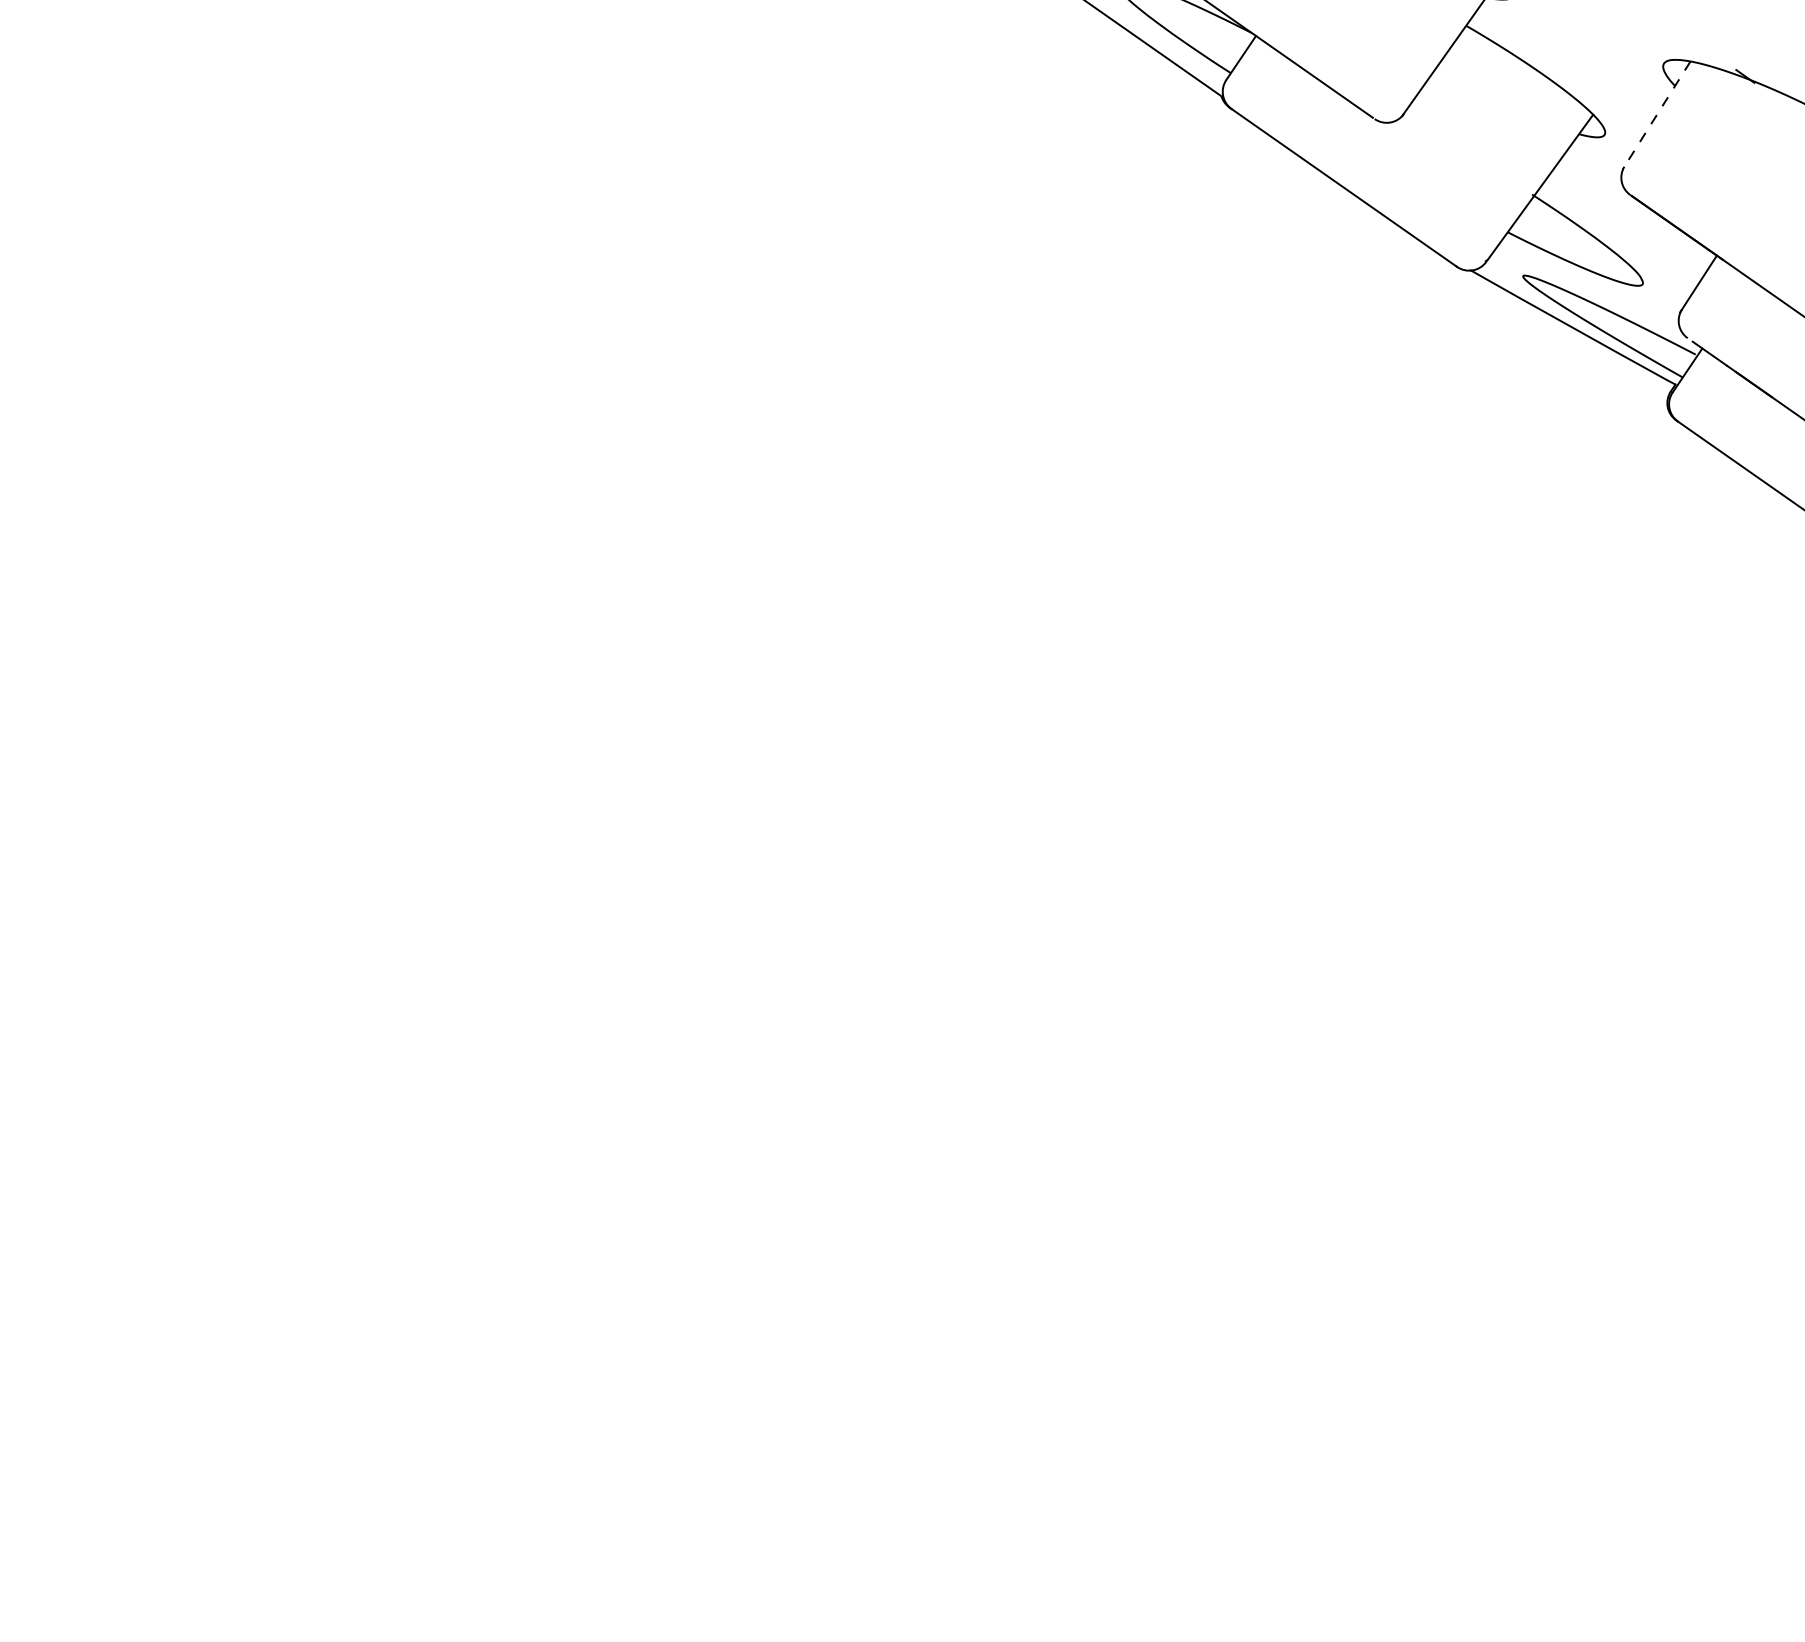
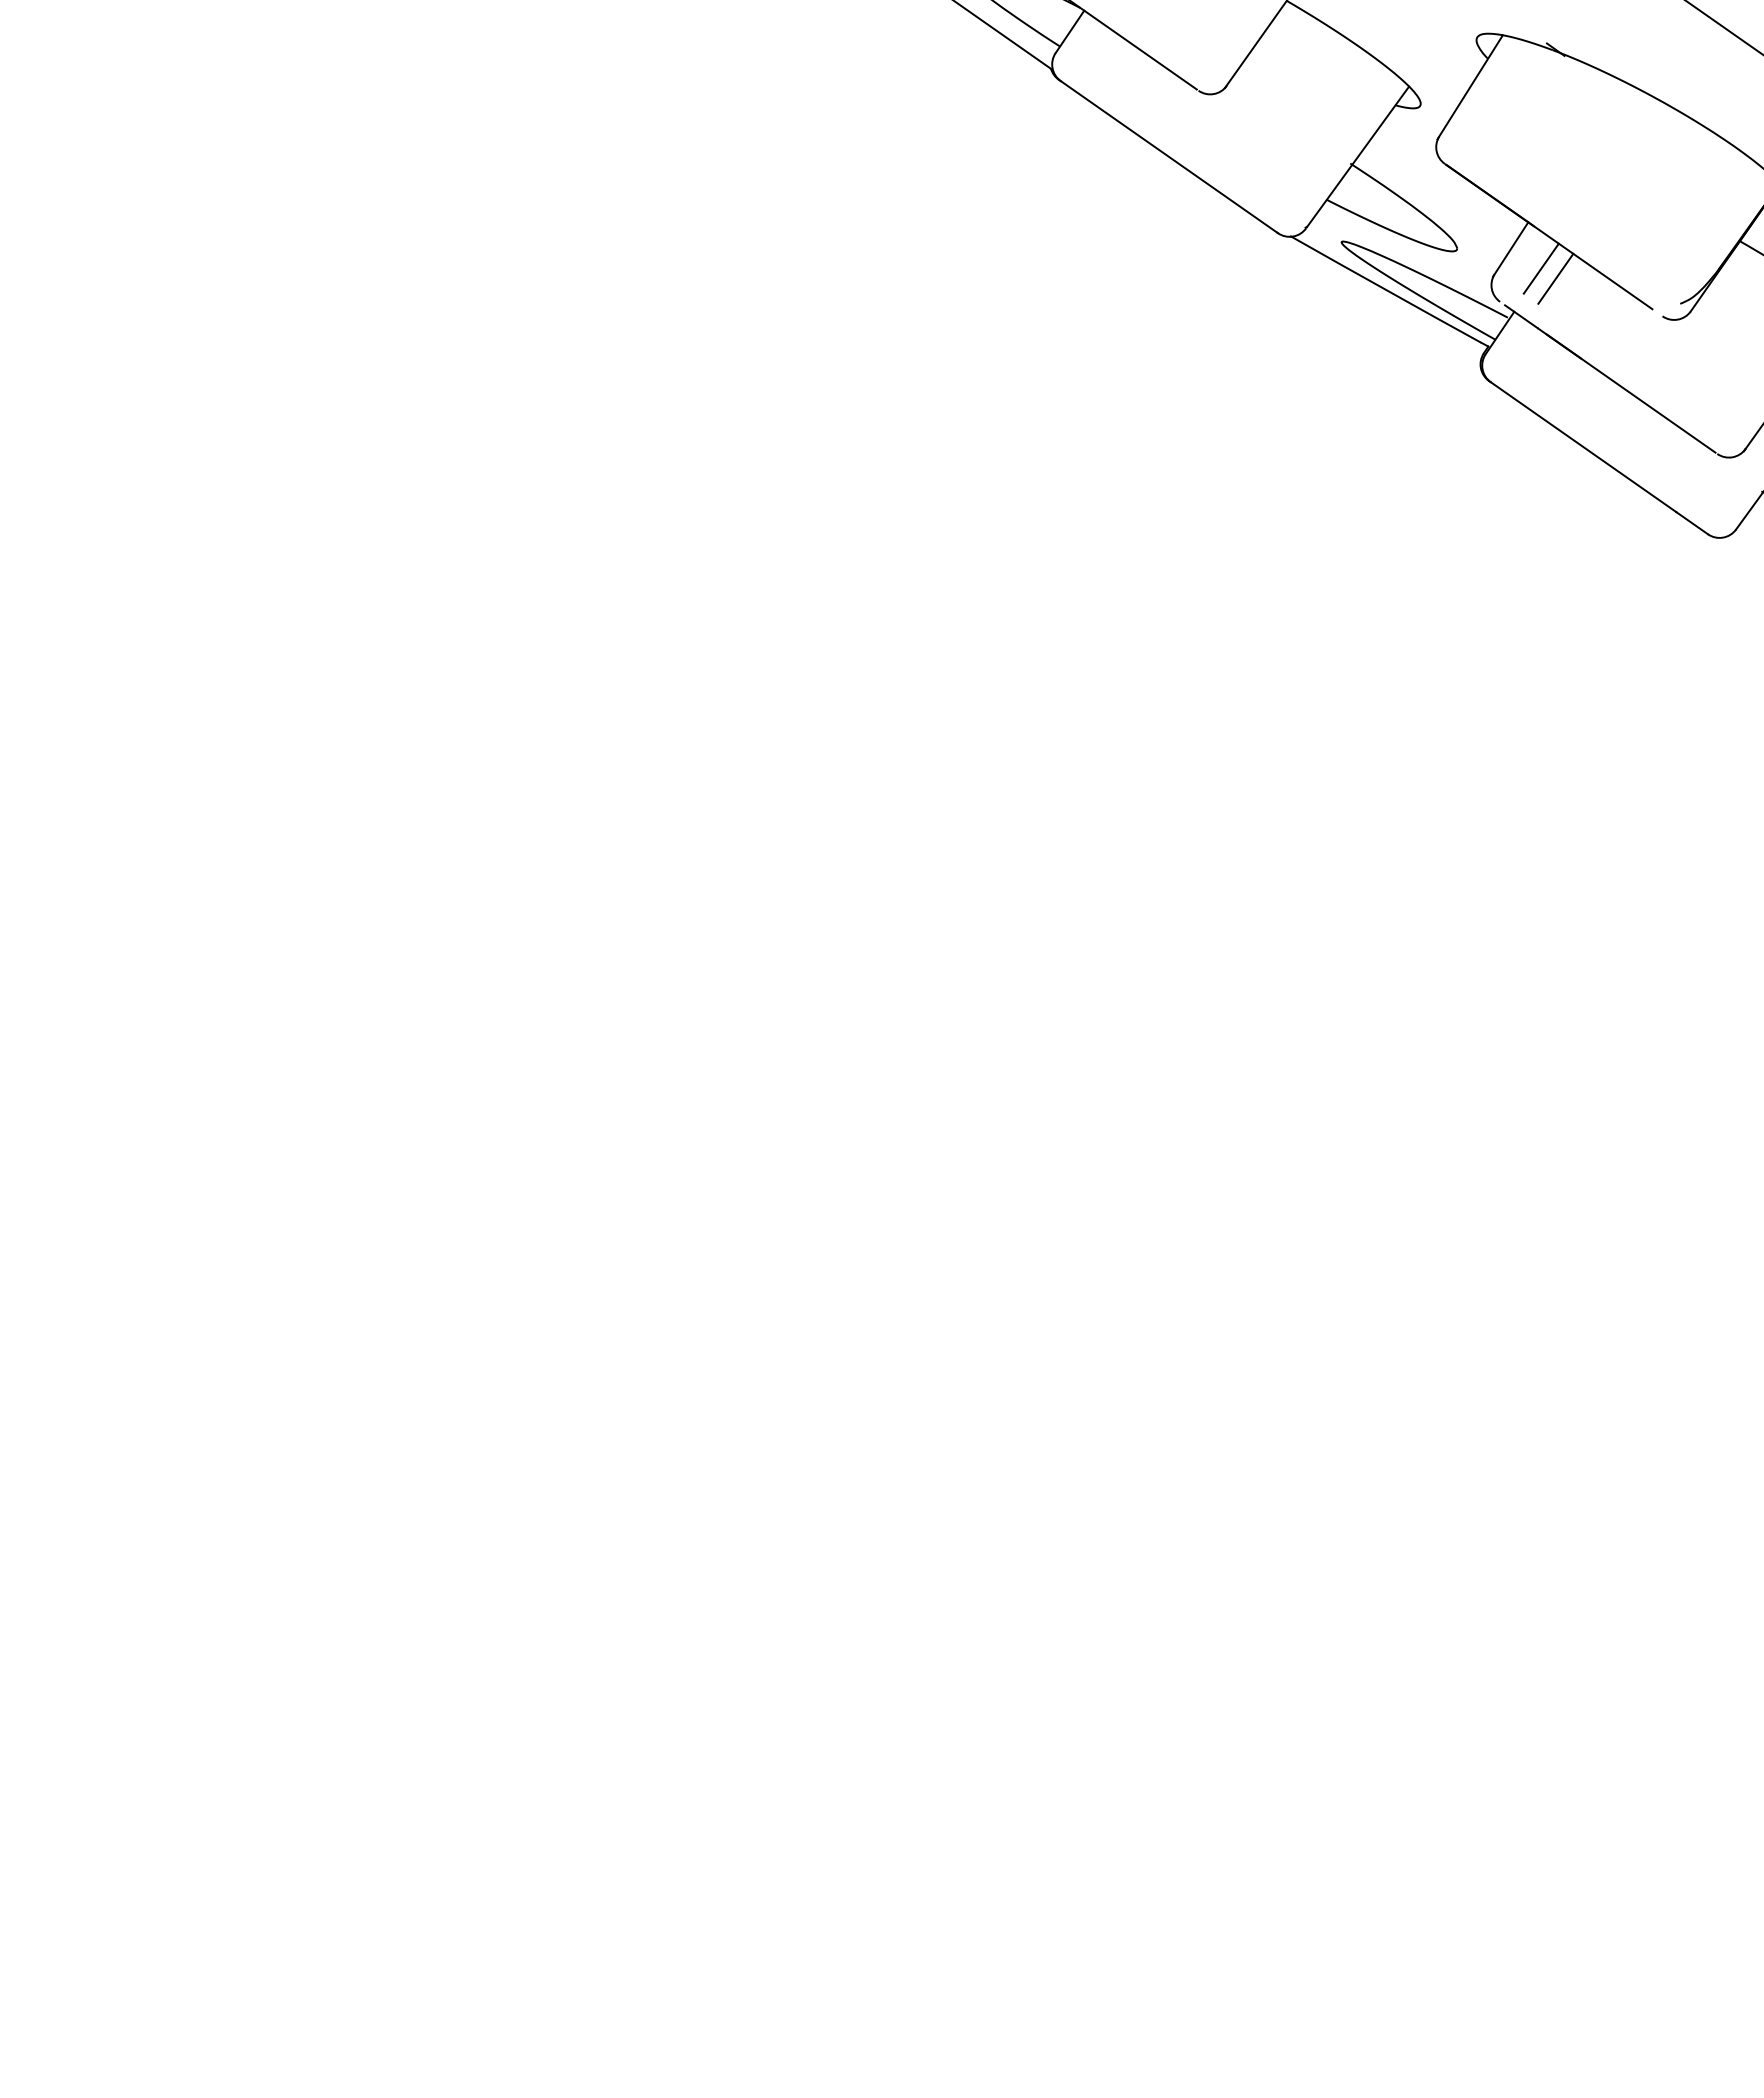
line: (1655, 115) -> (1469, 87), dashed -> solid
line: (1729, 303) -> (1540, 268), added
line: (1745, 313) -> (1555, 278), added

